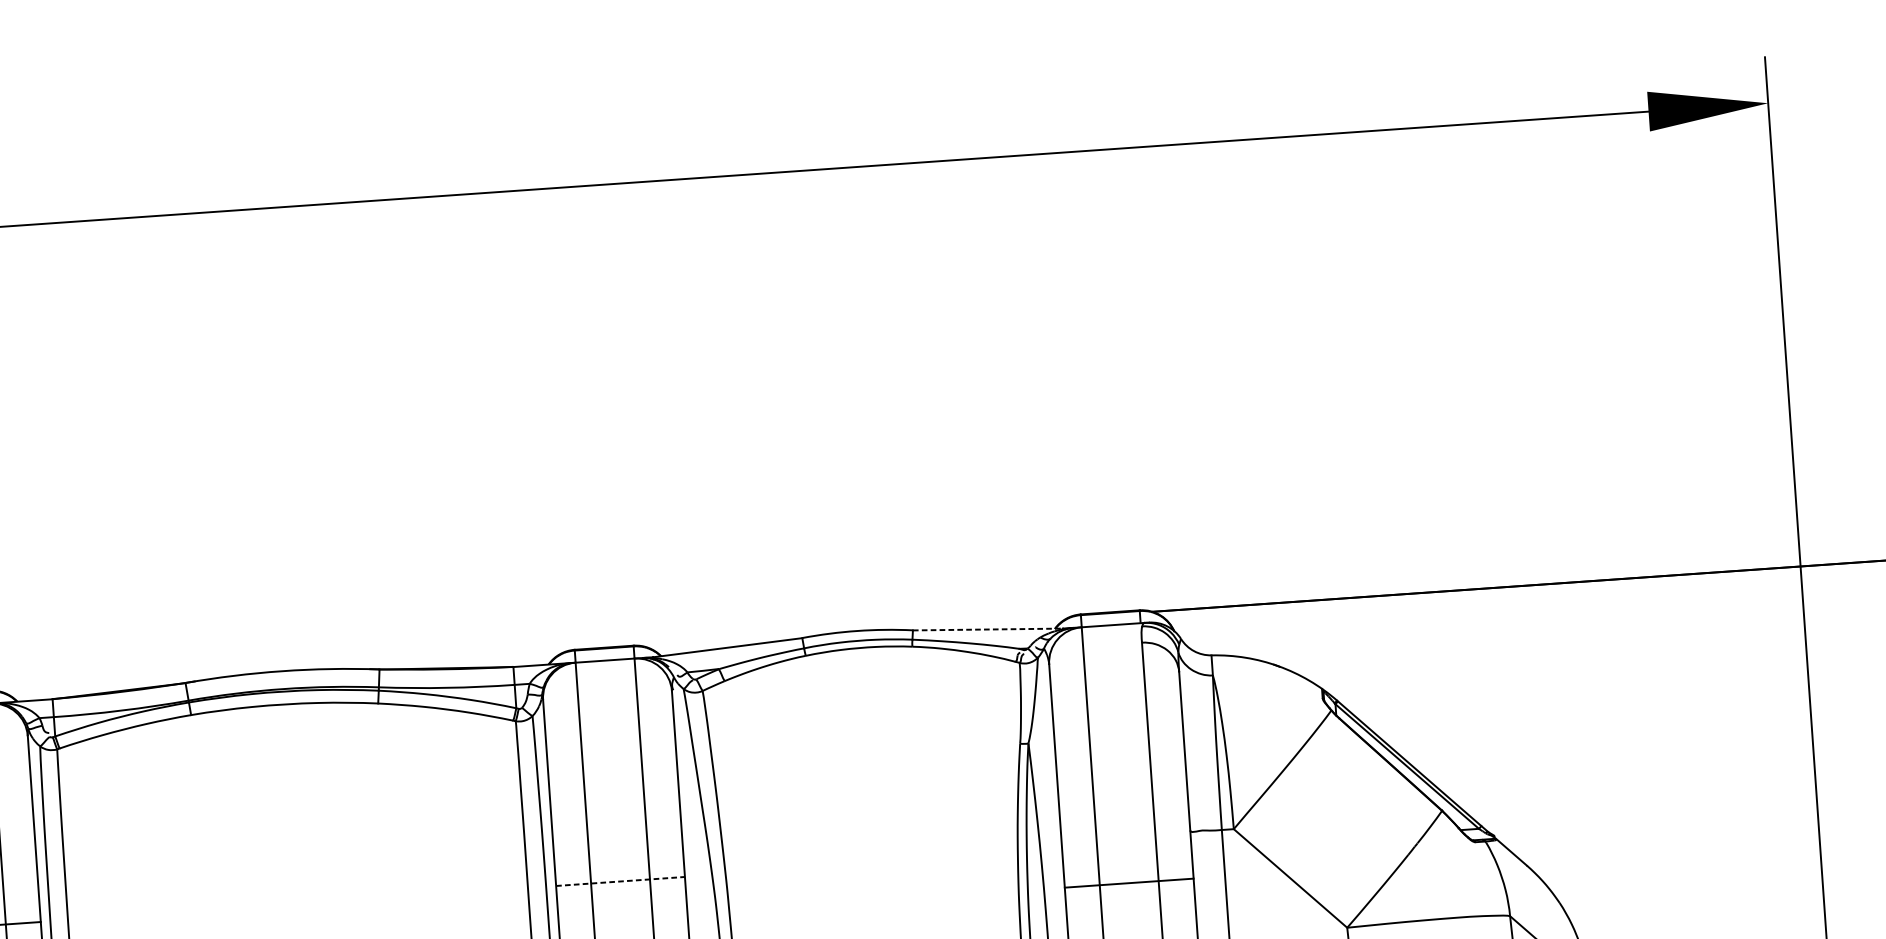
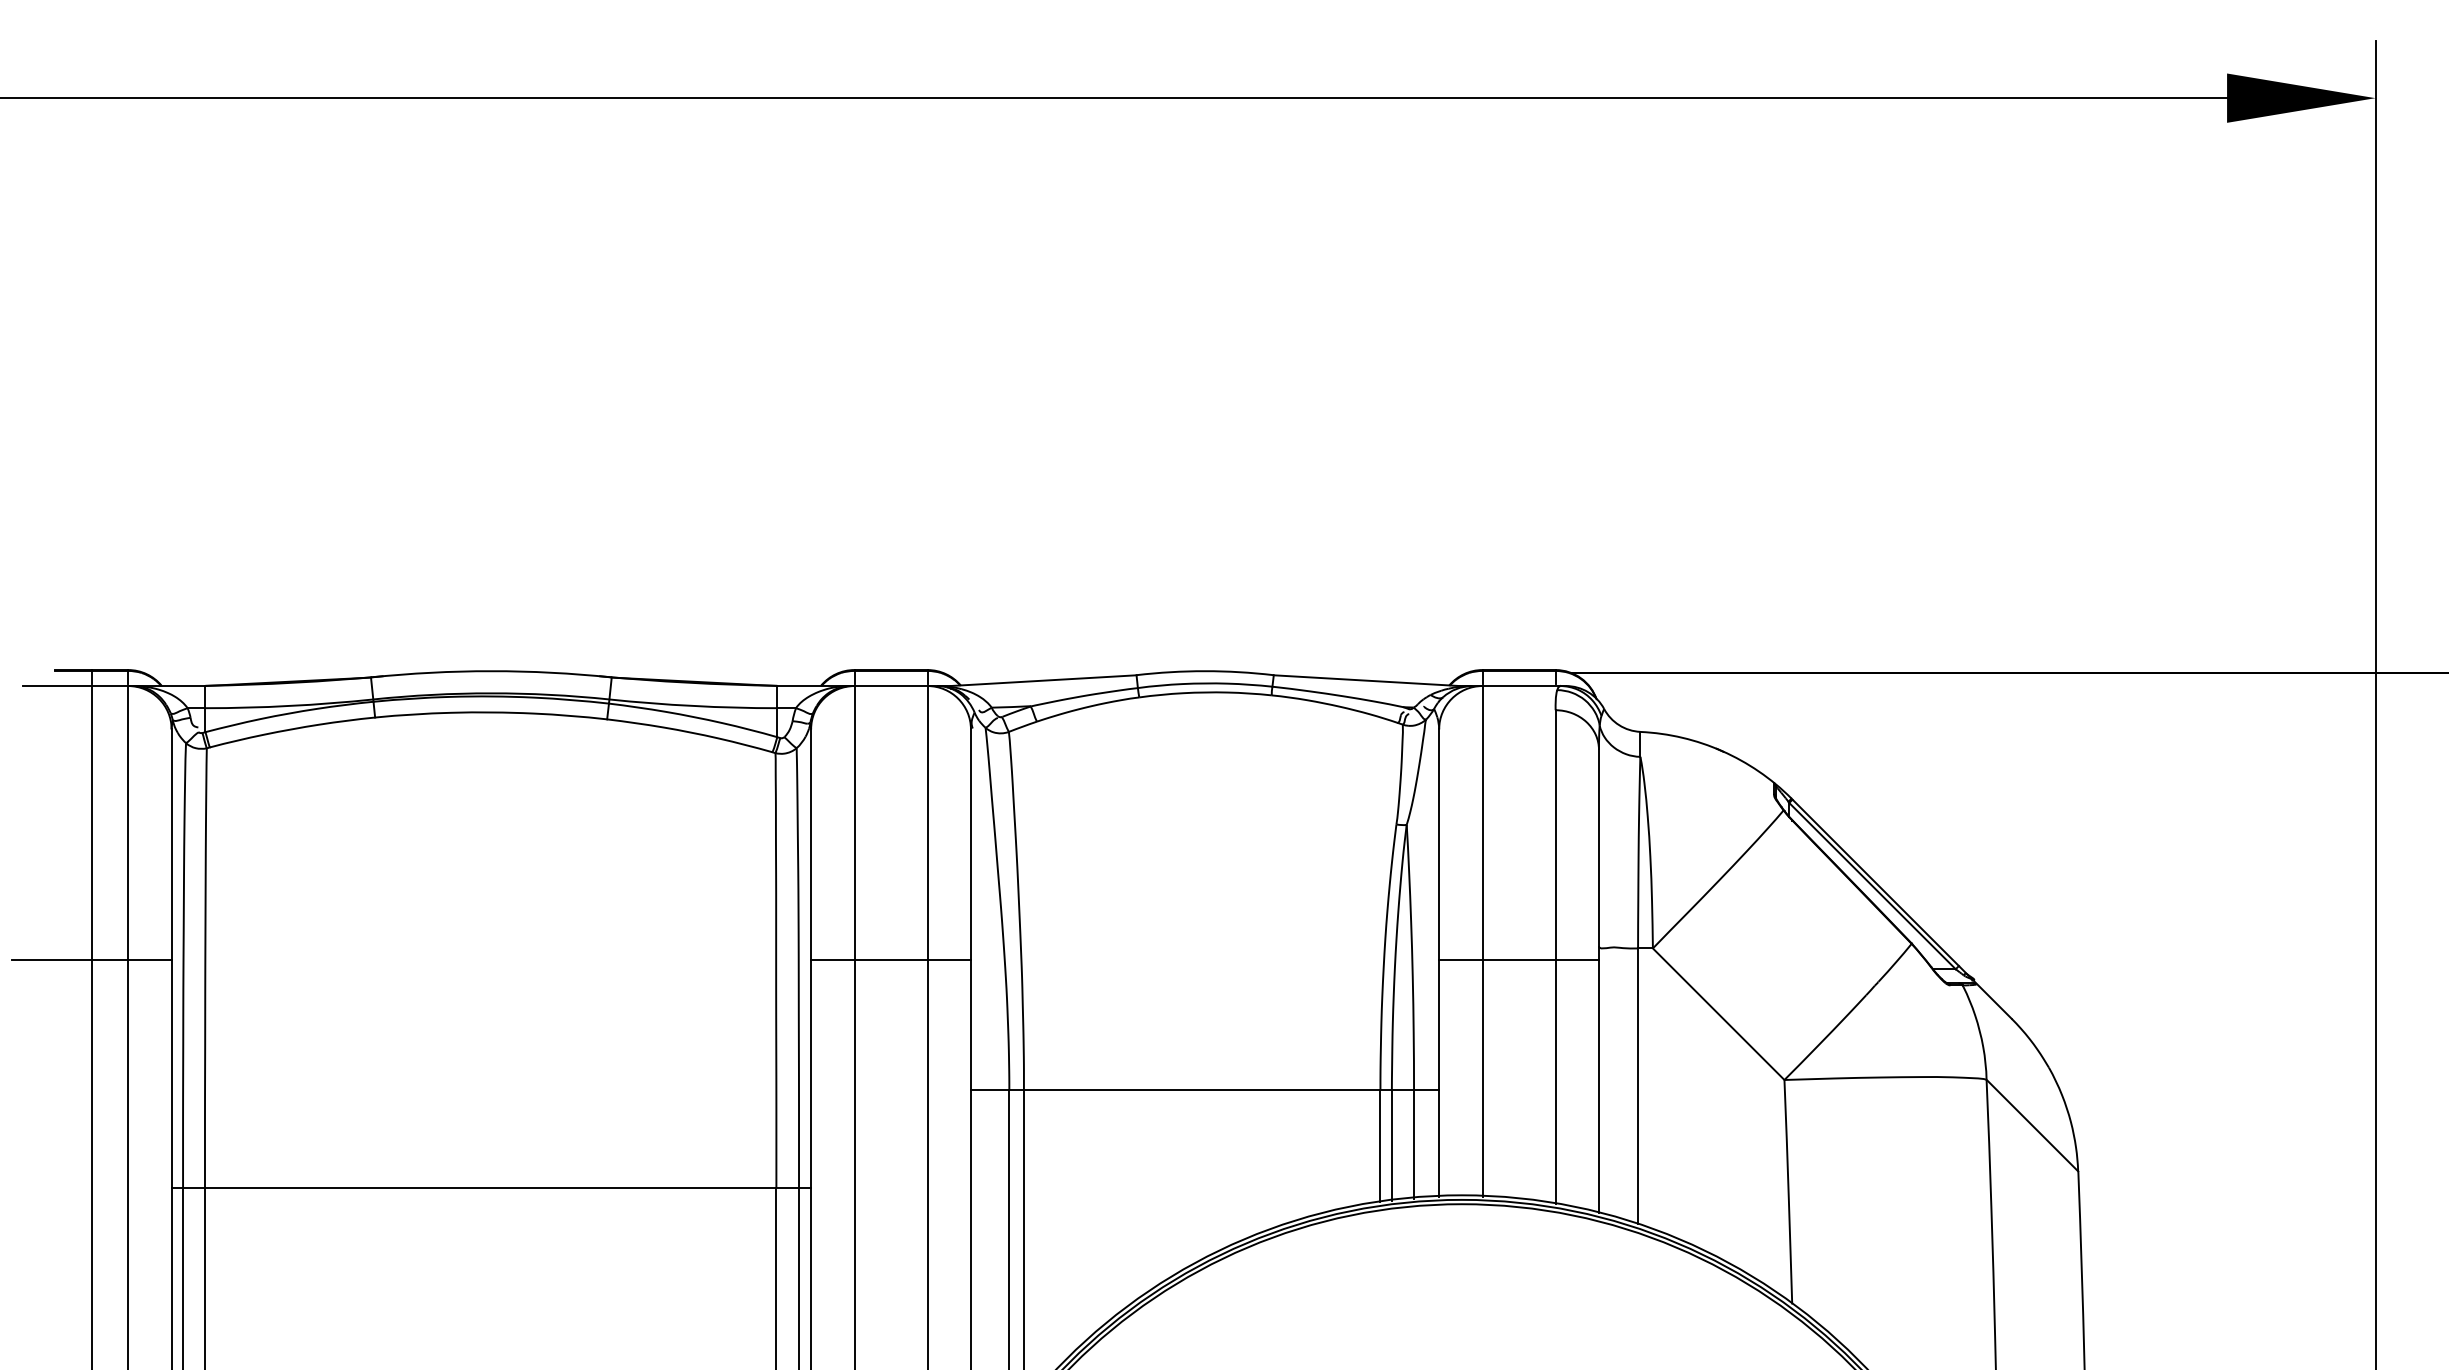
line: (987, 629) -> (1366, 680), dashed -> solid
line: (620, 881) -> (891, 960), dashed -> solid
line: (1129, 883) -> (1519, 960), moved

